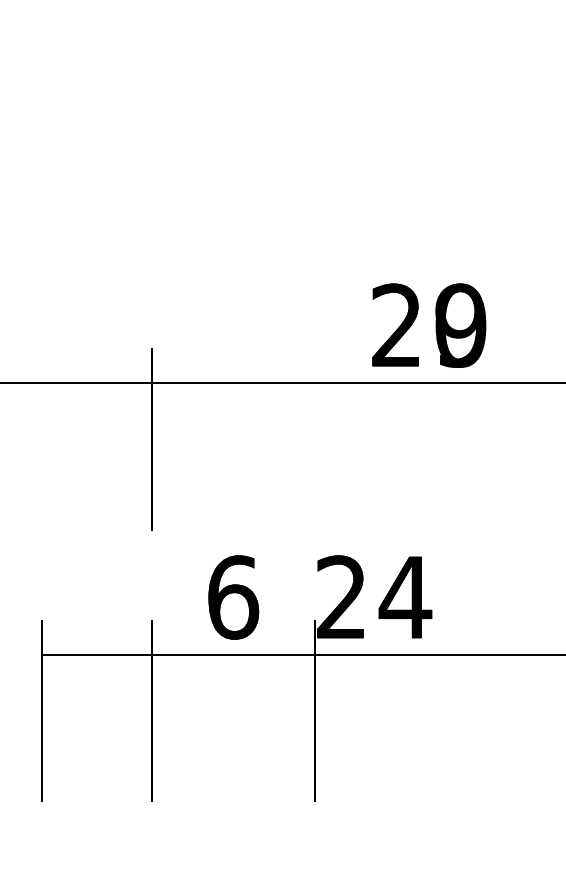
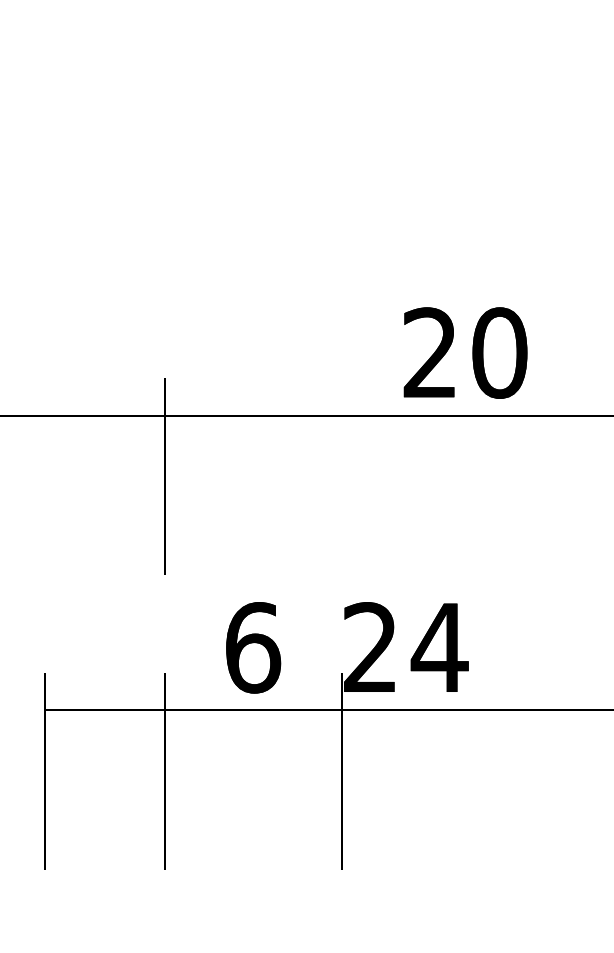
text: (460, 325) -> (499, 352), 29 -> 20

